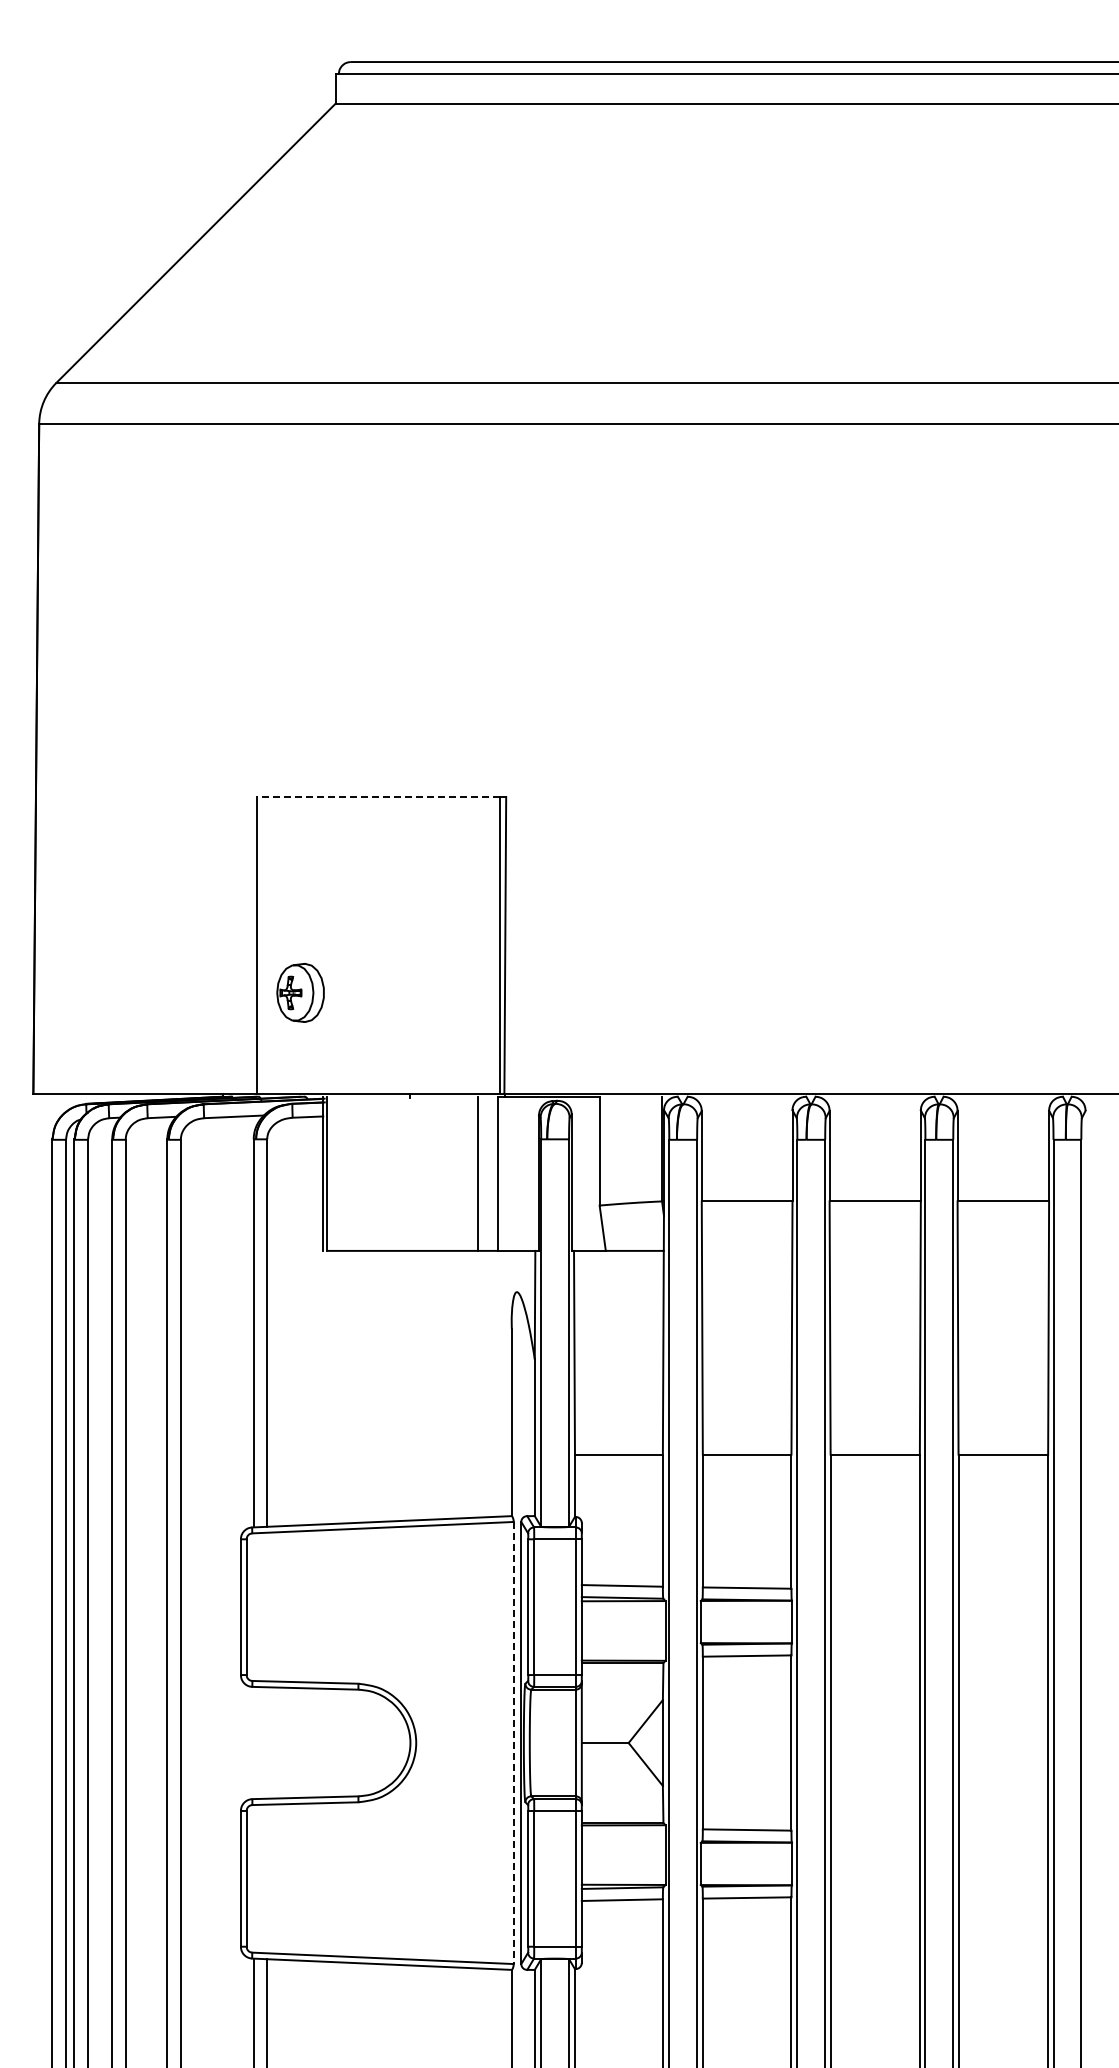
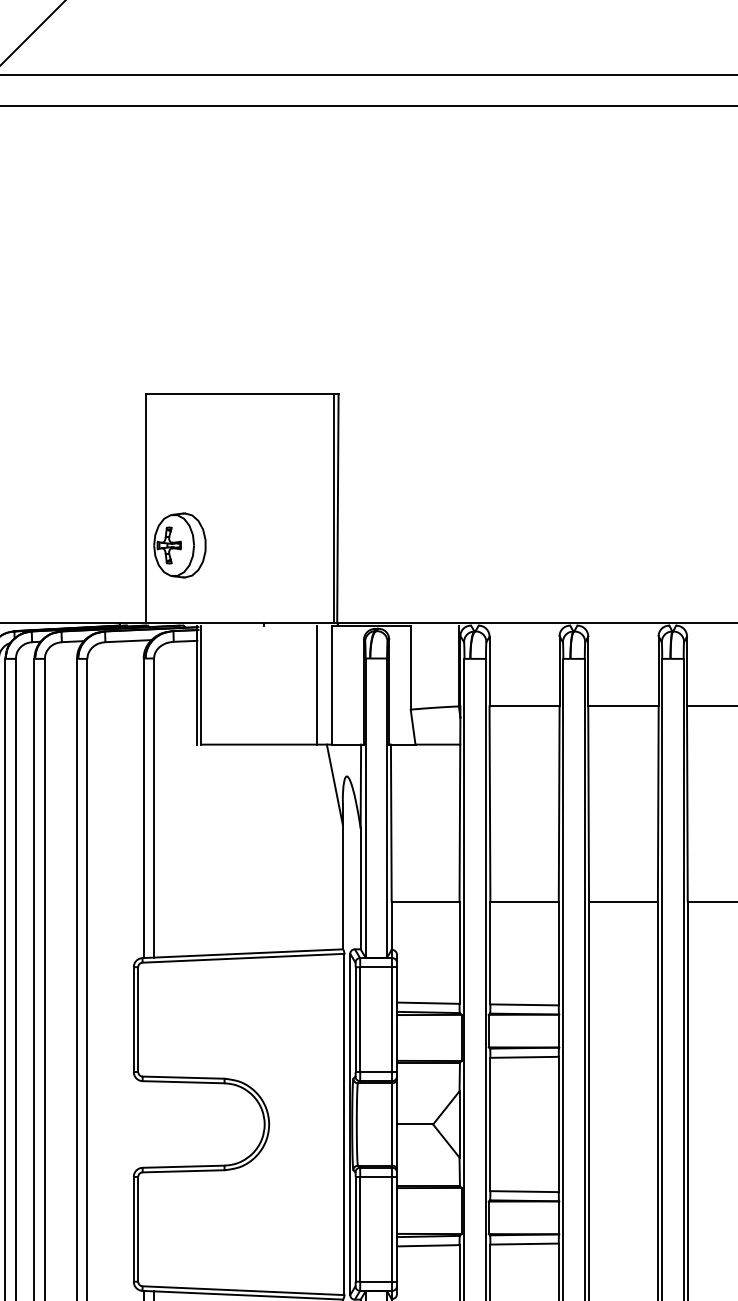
line: (378, 797) -> (240, 394), dashed -> solid
part: (300, 992) -> (179, 545), size x1.43
line: (501, 1302) -> (334, 784), added
line: (513, 1743) -> (344, 1124), dashed -> solid

